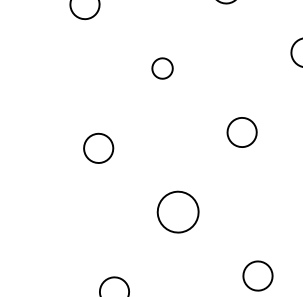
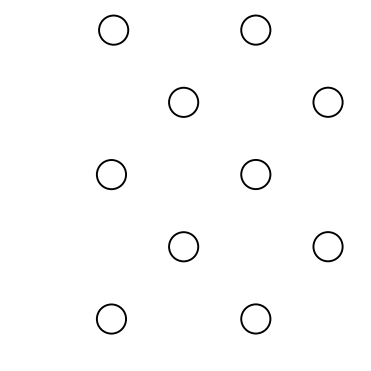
circle: (162, 67) -> (183, 101), size x1.43
circle: (178, 211) -> (183, 246), size x0.71

